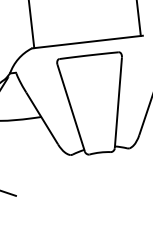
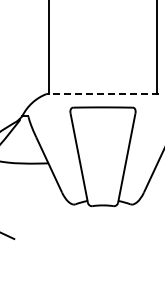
line: (87, 41) -> (103, 93), solid -> dashed

